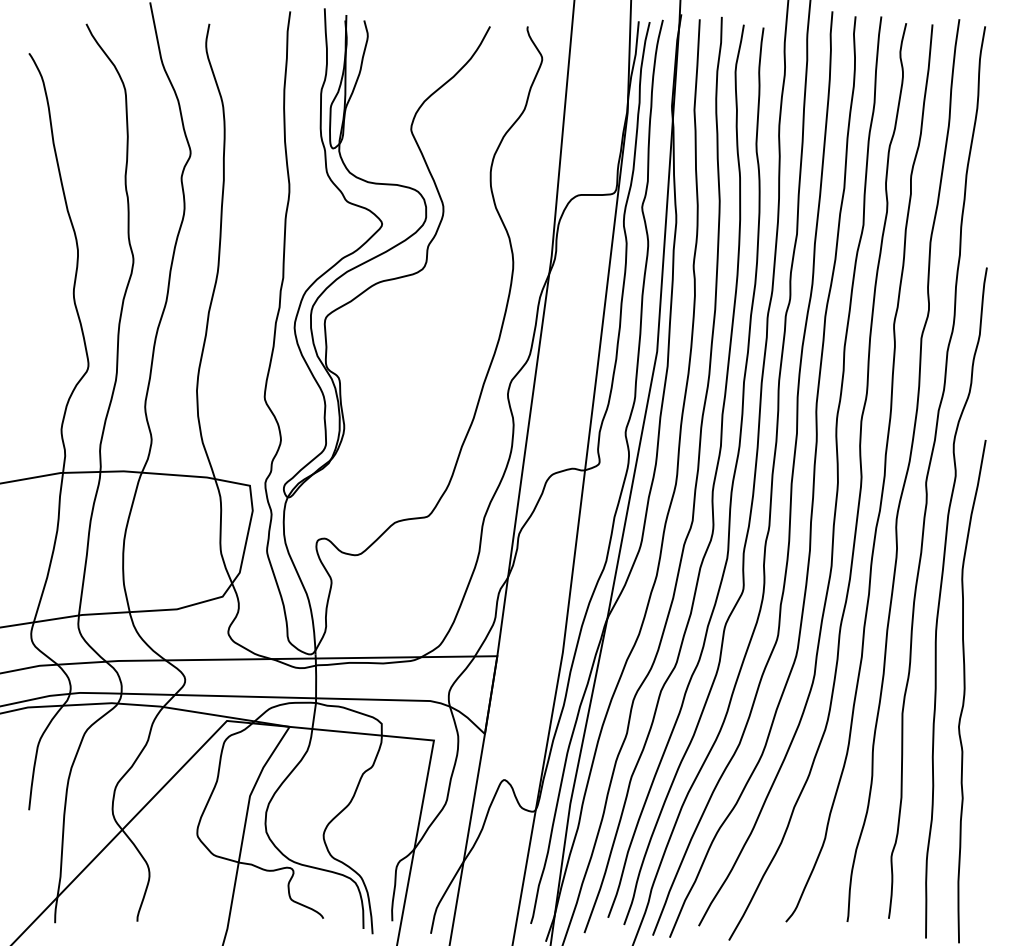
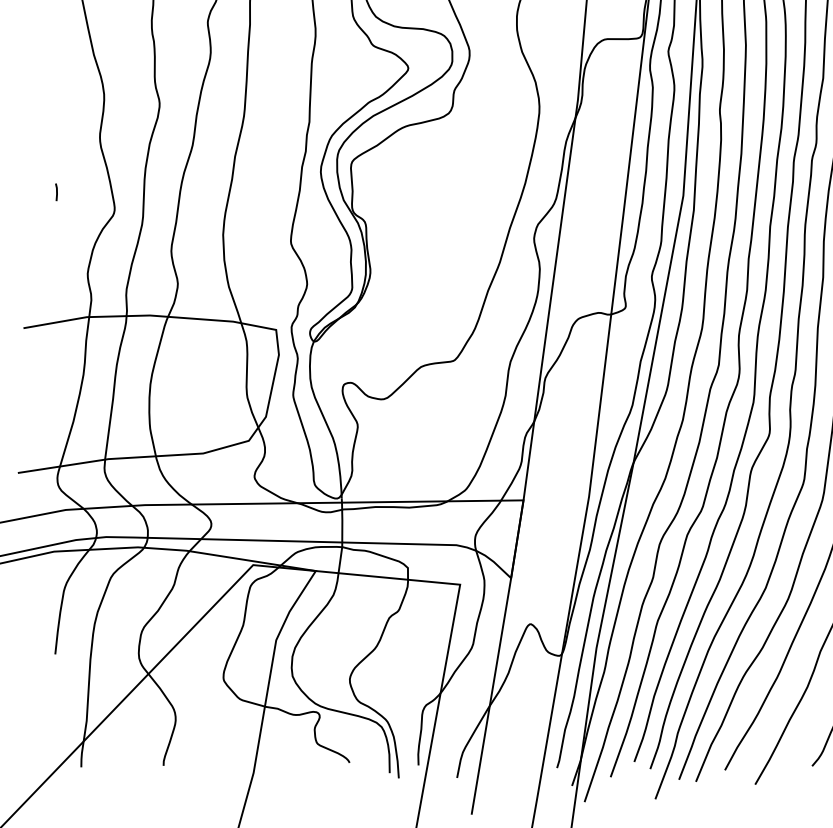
line: (30, 347) -> (56, 191), added

